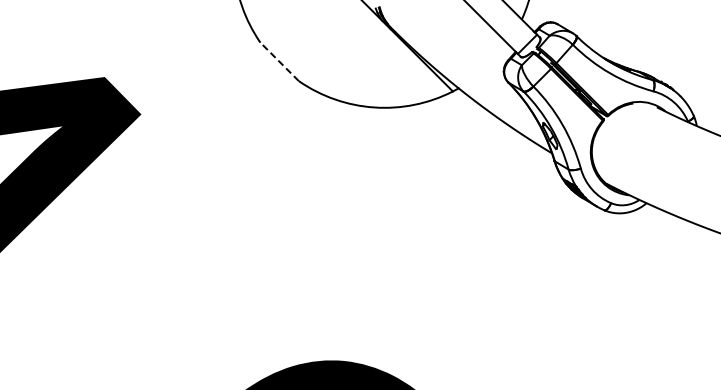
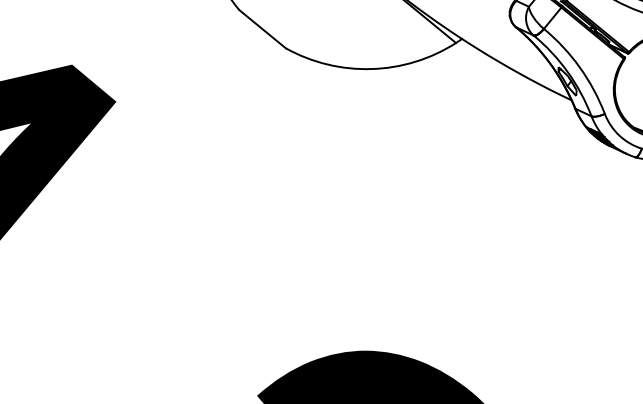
line: (279, 61) -> (262, 28), dashed -> solid

